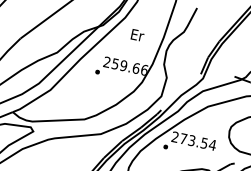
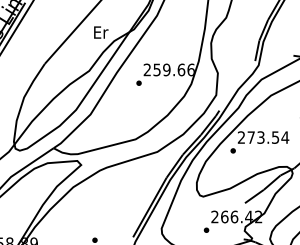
text: (137, 35) -> (101, 32), moved

